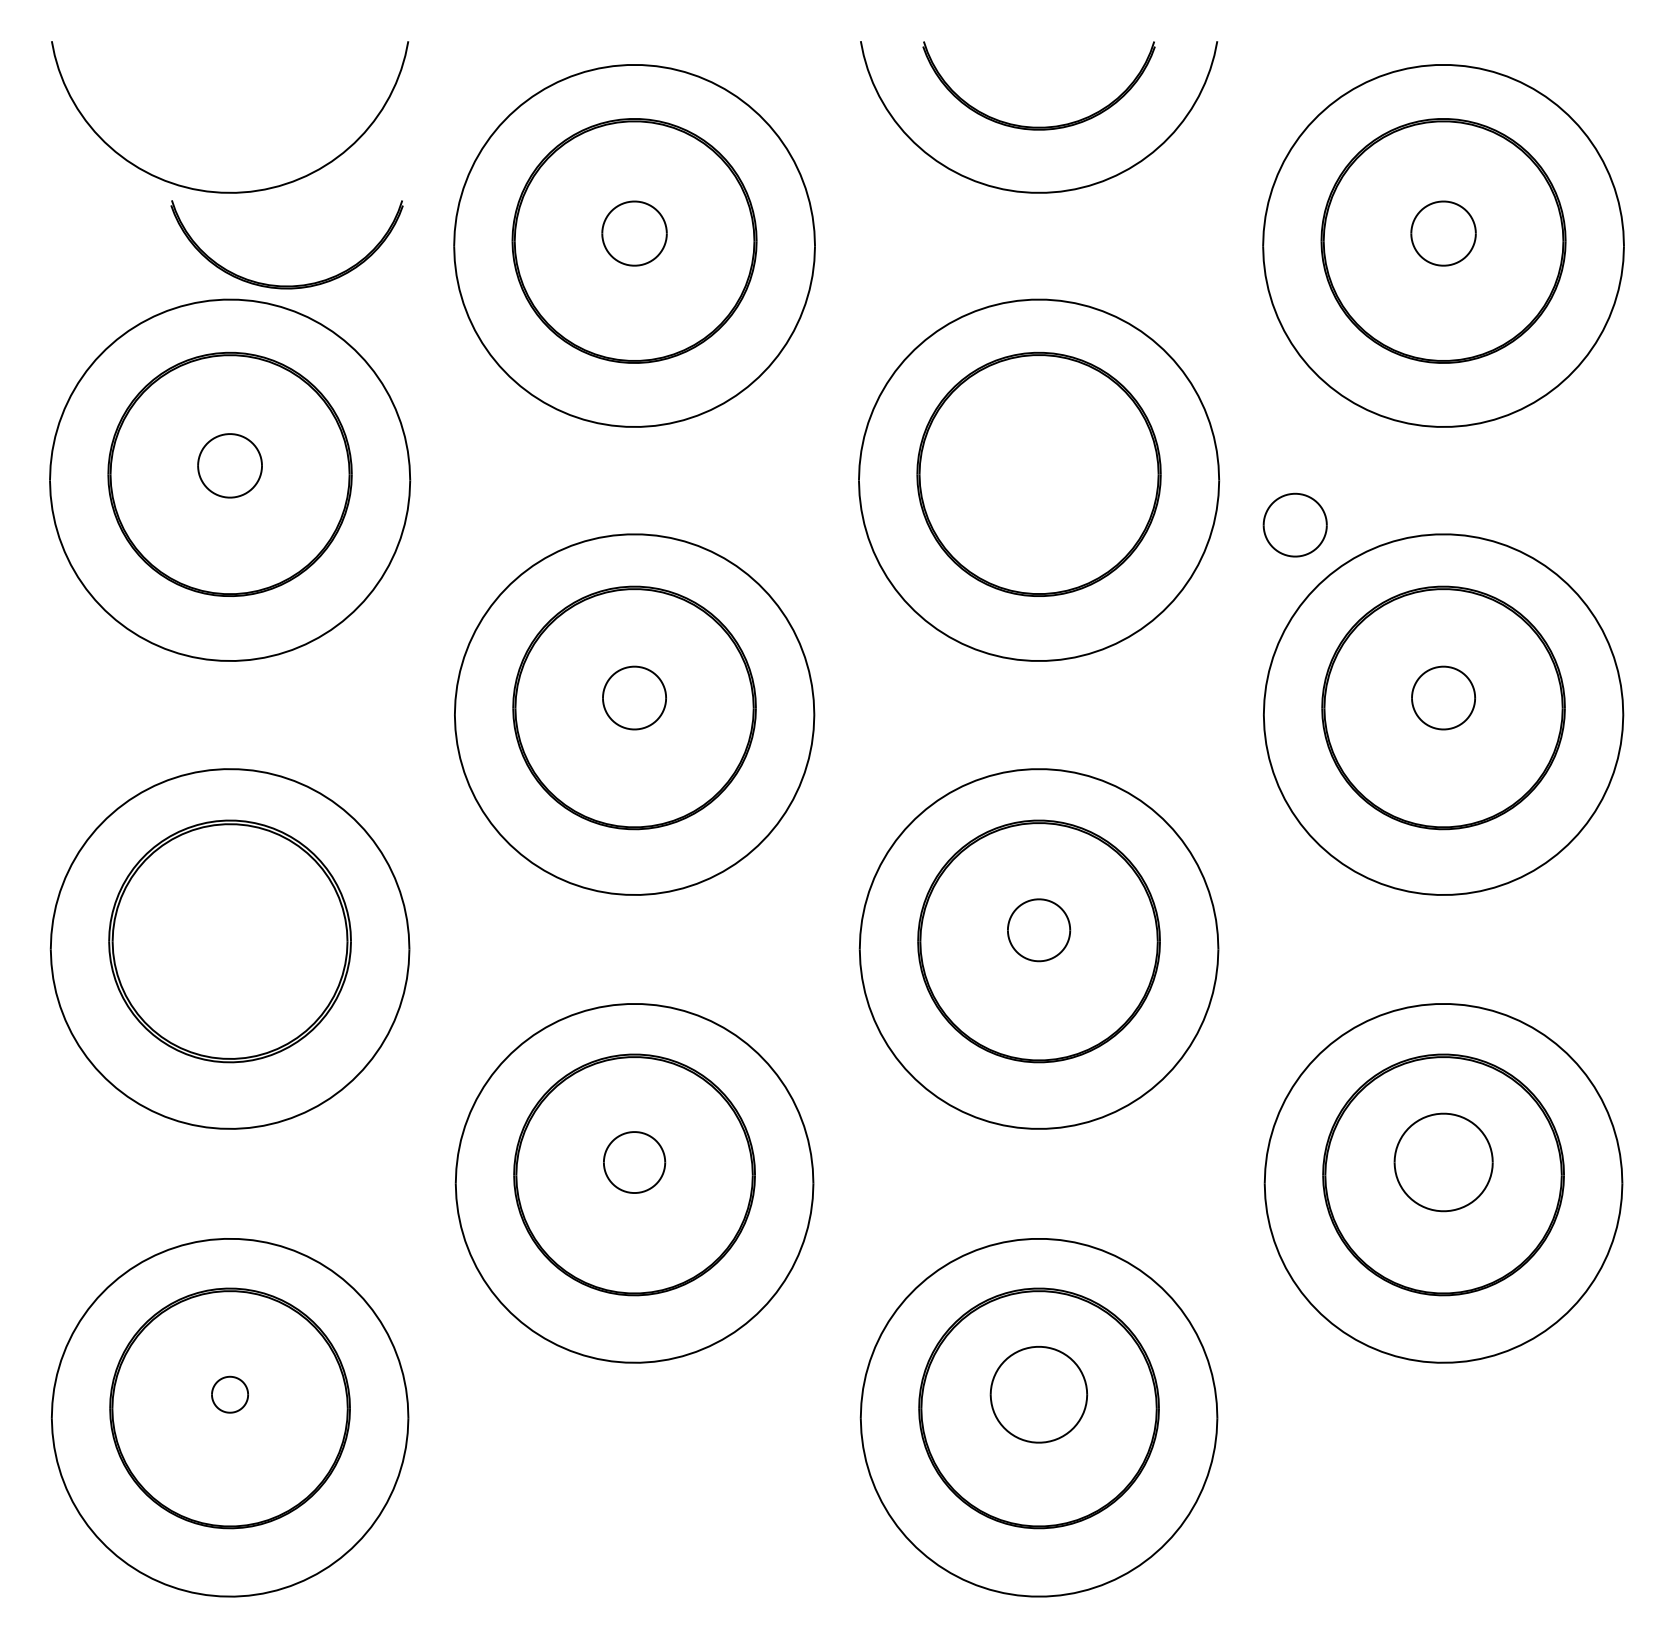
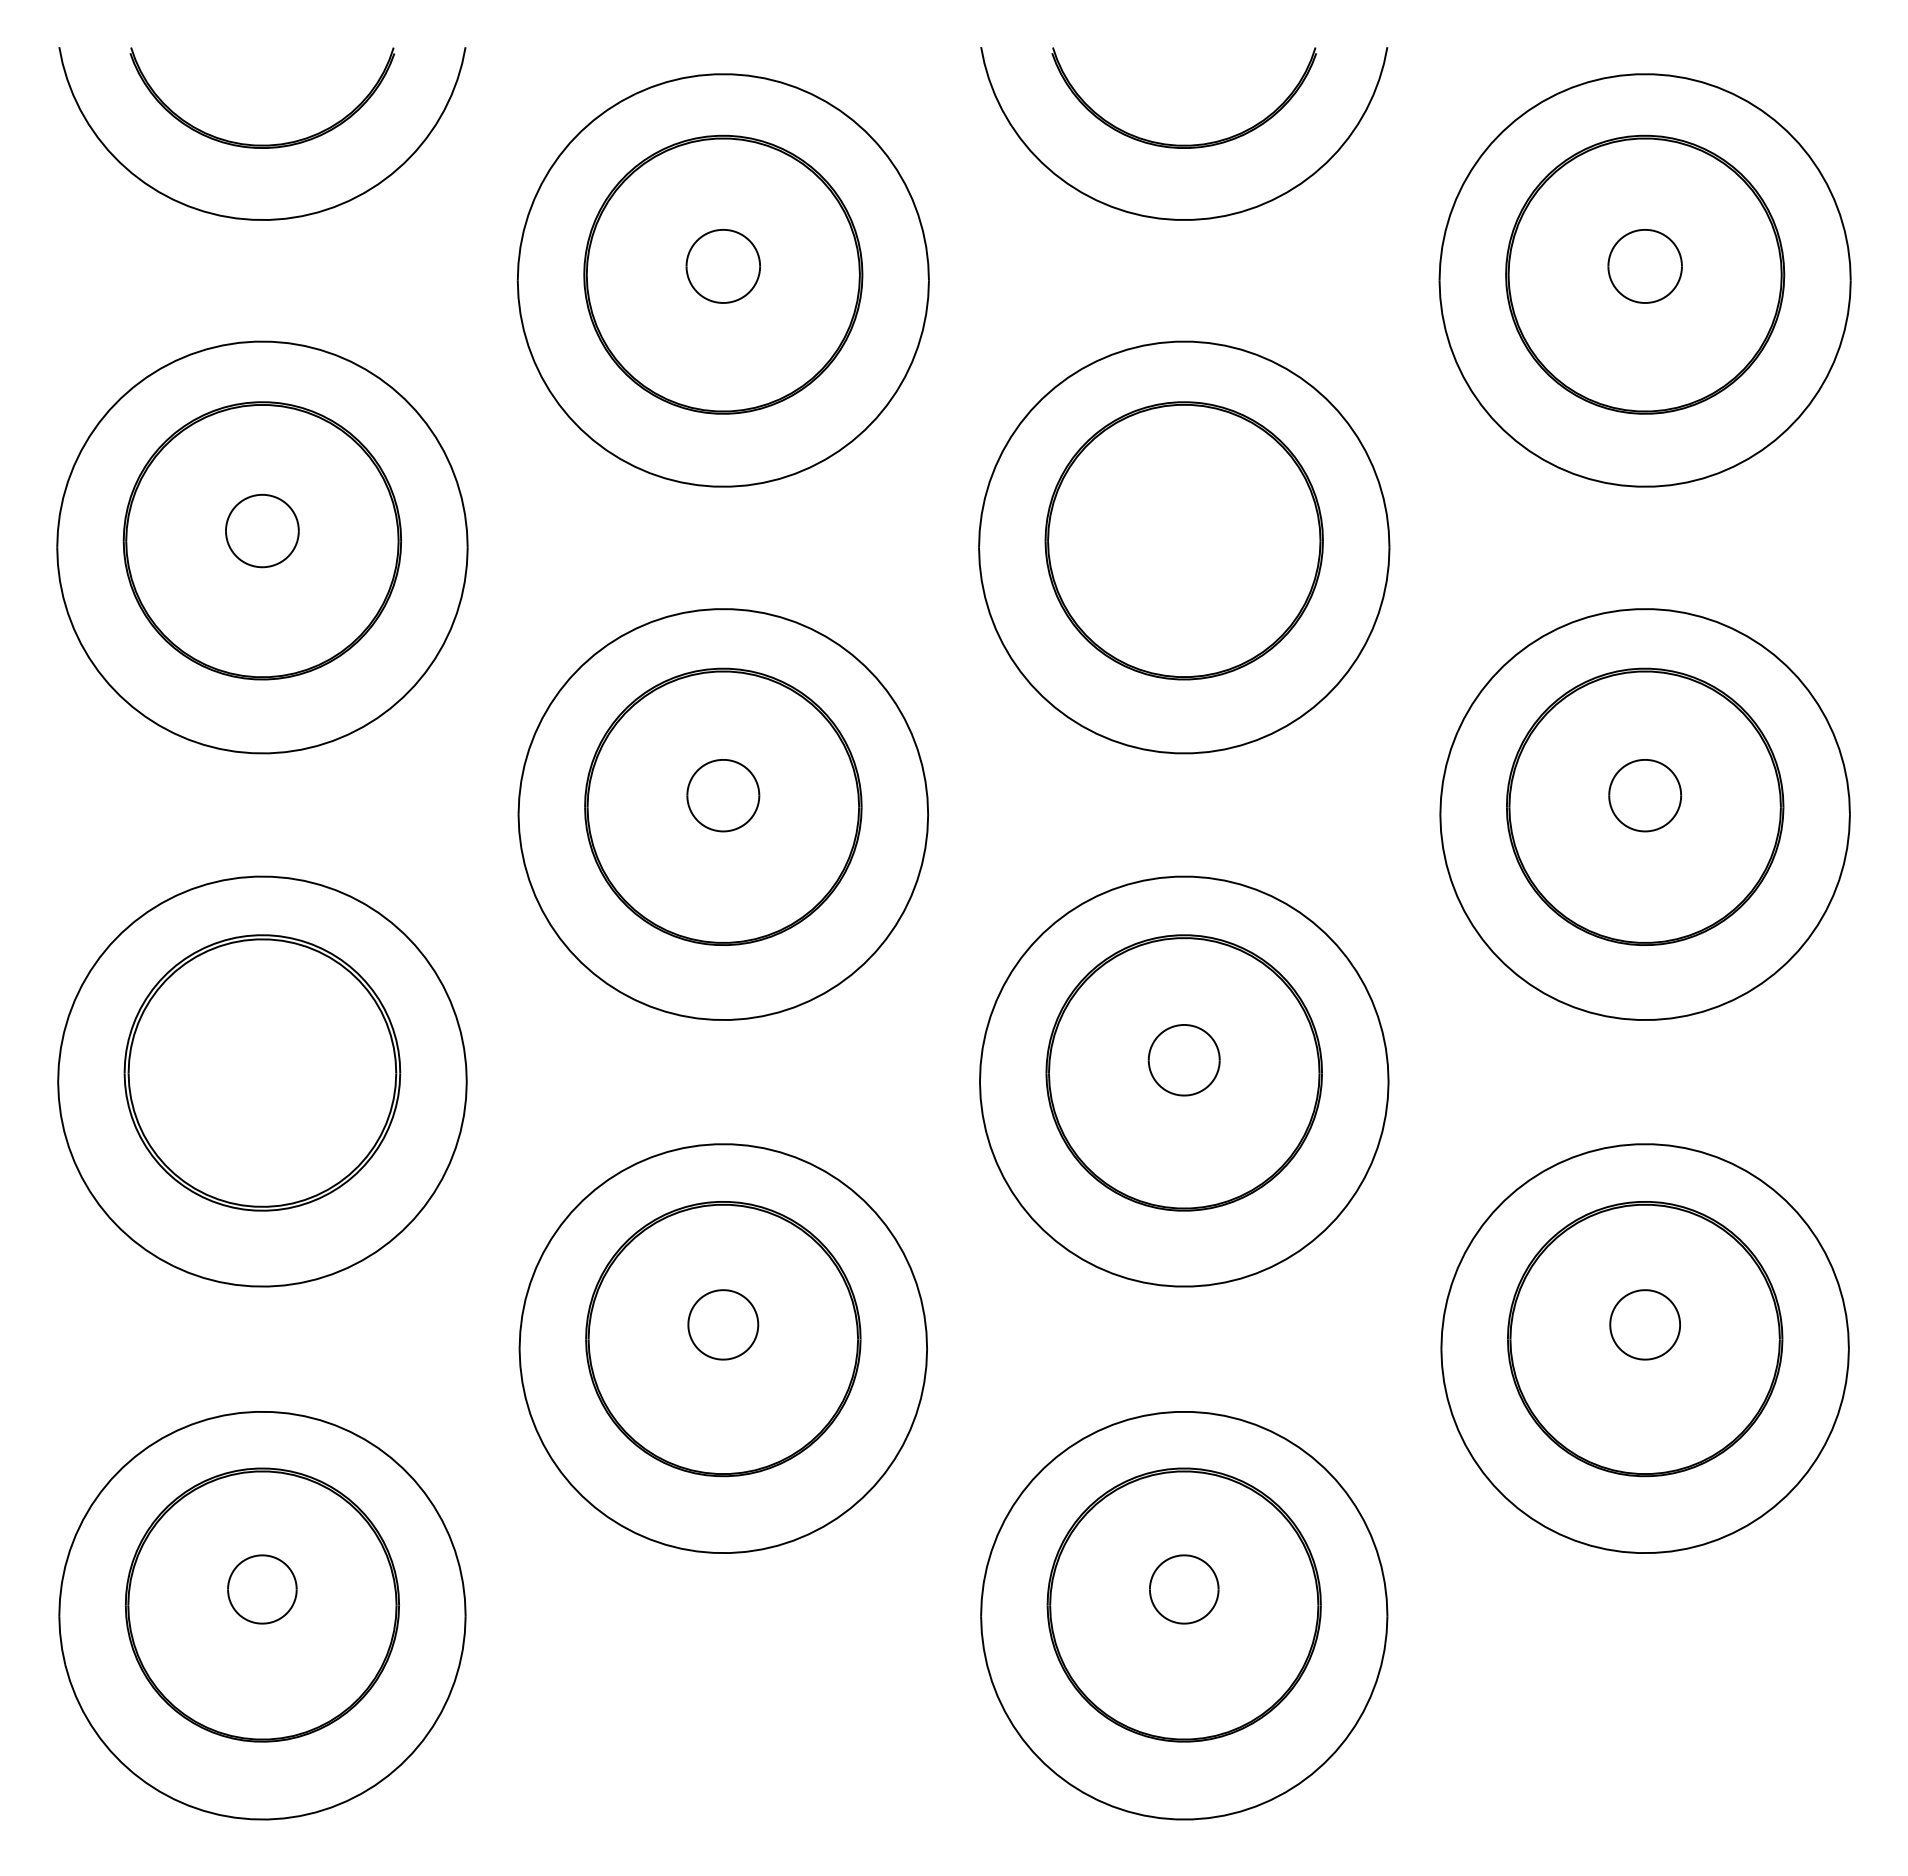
part: (286, 285) -> (261, 144), moved
part: (1295, 525) -> (1476, 598), removed
part: (1442, 1162) -> (1644, 1324), size x0.62
part: (230, 1394) -> (262, 1589), size x1.67
part: (1039, 1394) -> (1184, 1589), size x0.62

